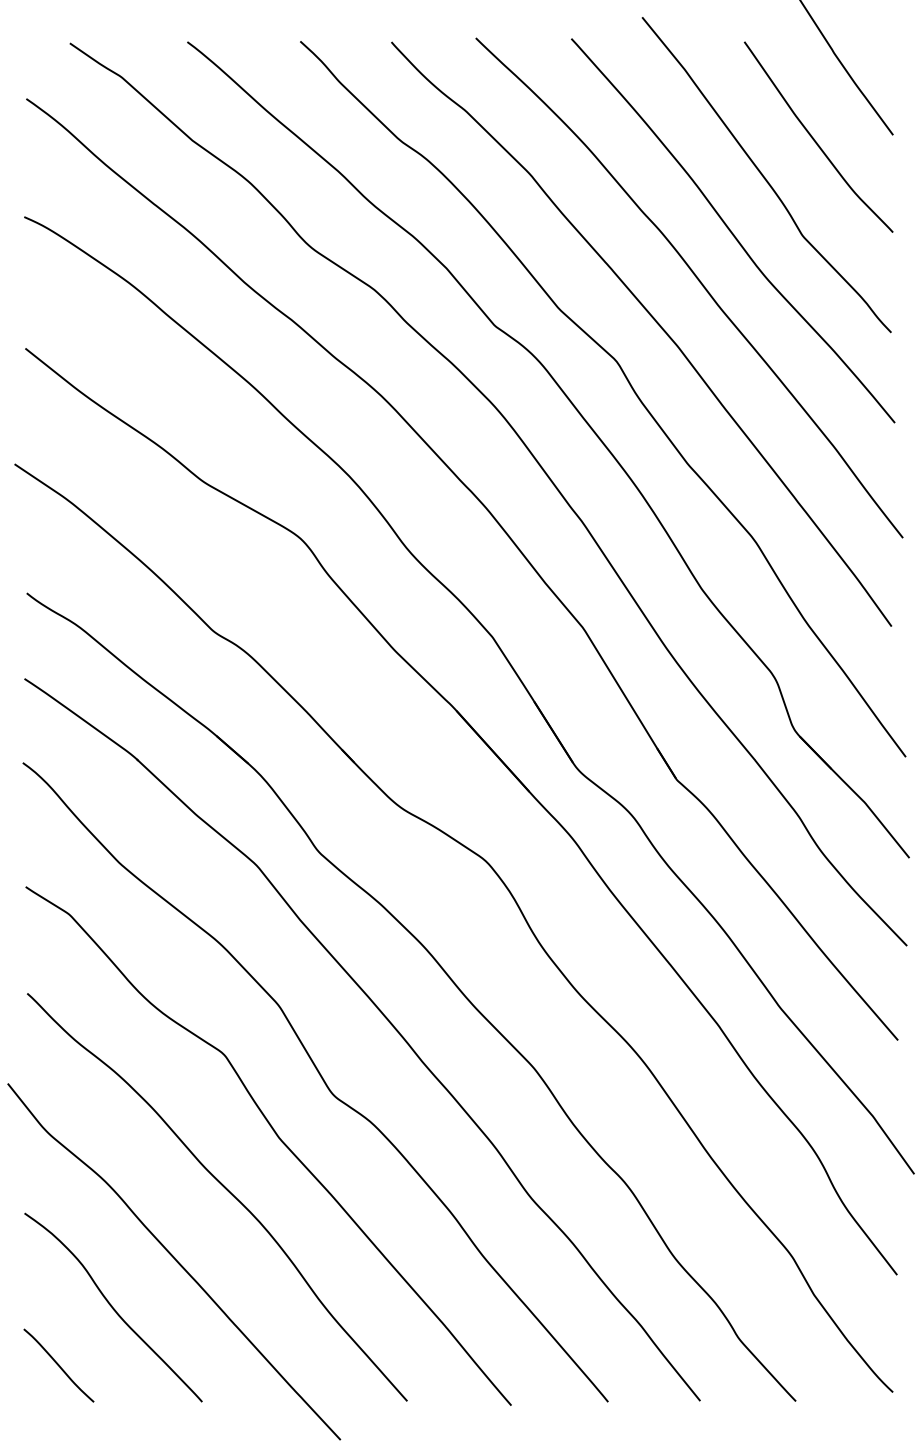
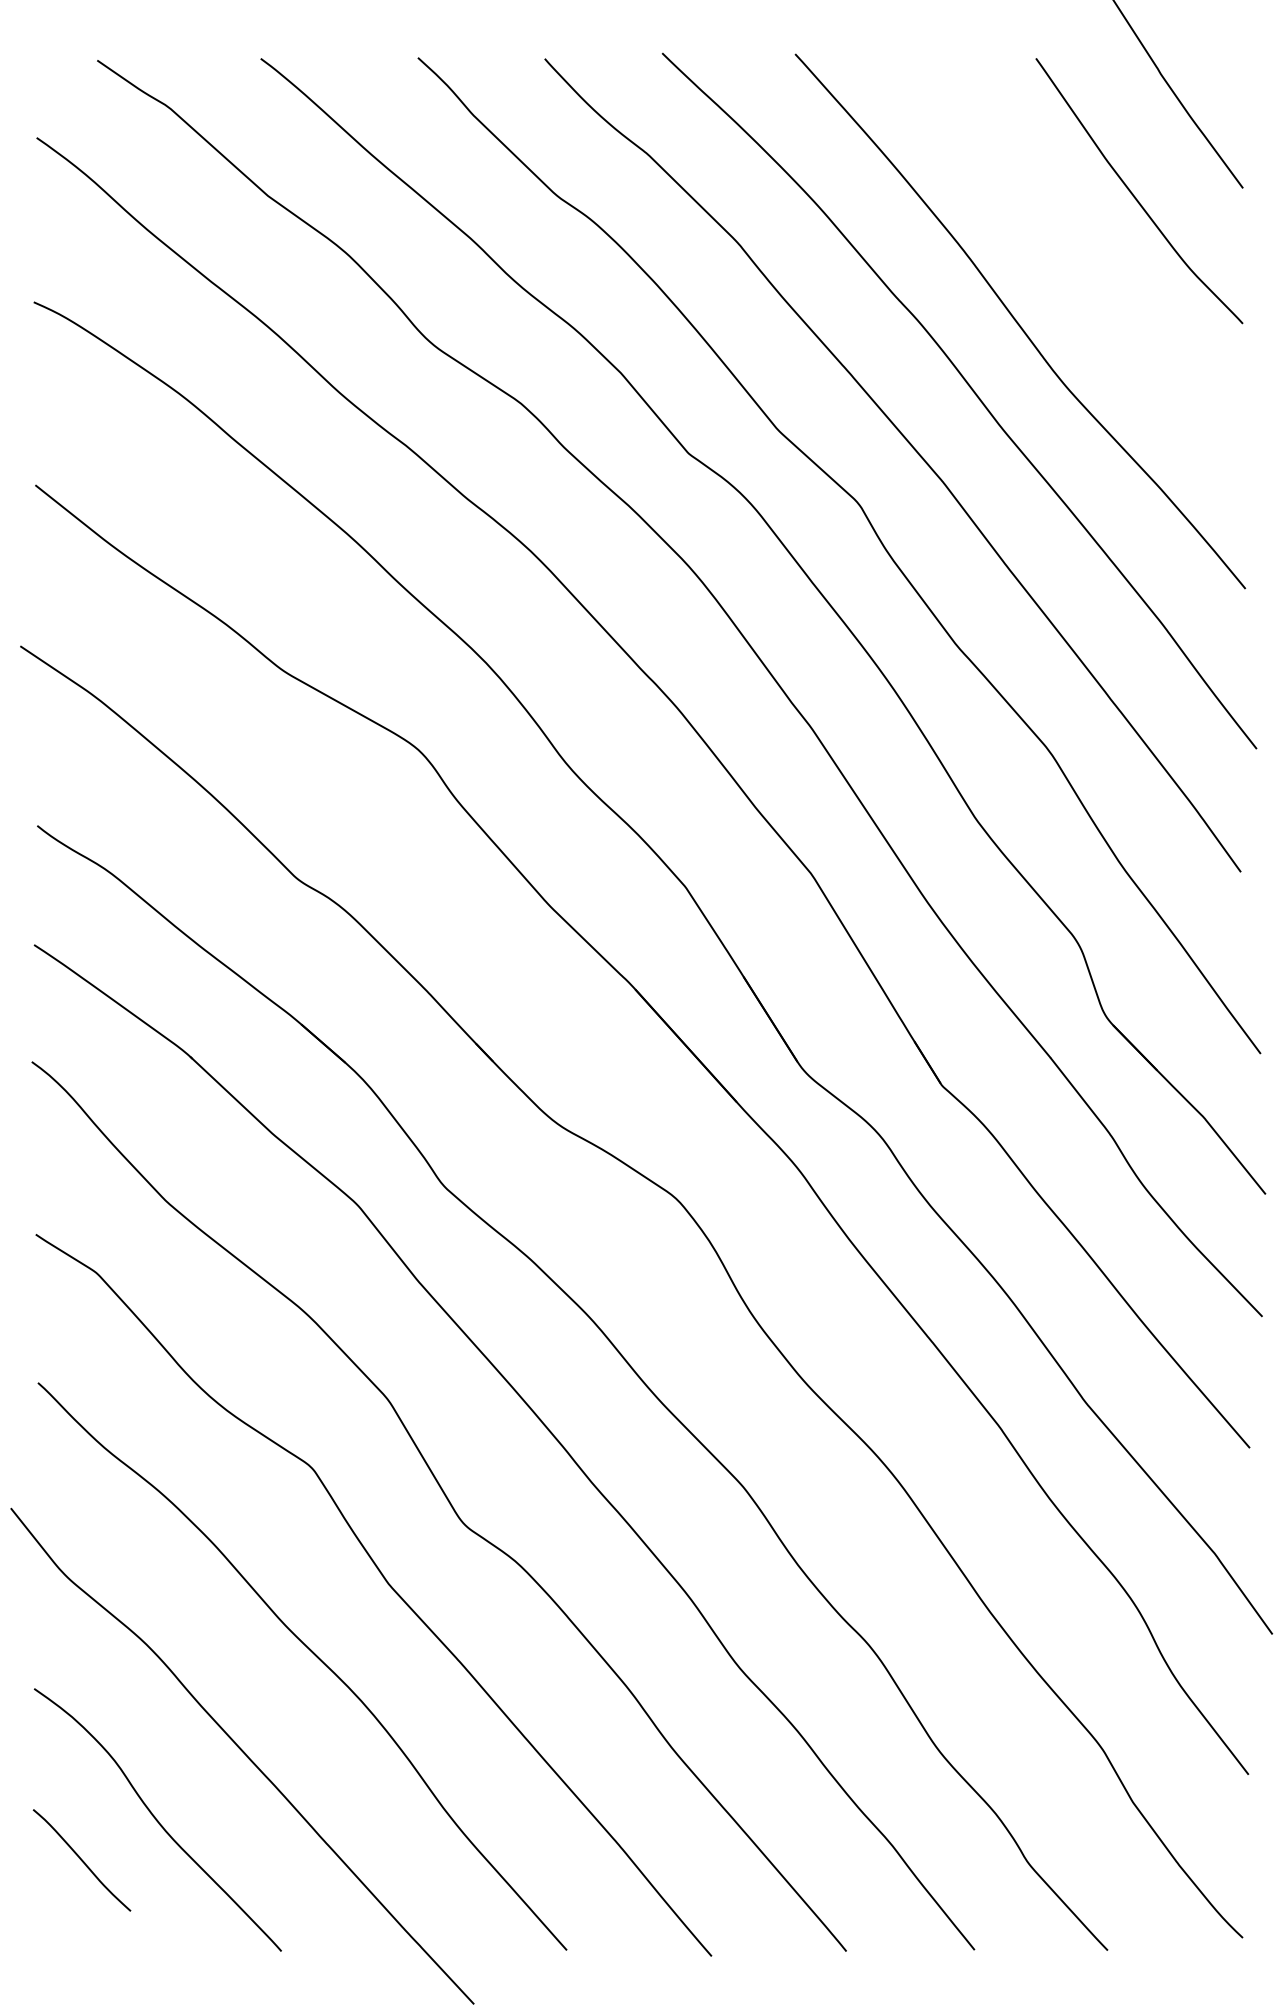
curve: (764, 176) -> (1063, 245), removed
curve: (58, 1365) -> (81, 1860), moved

